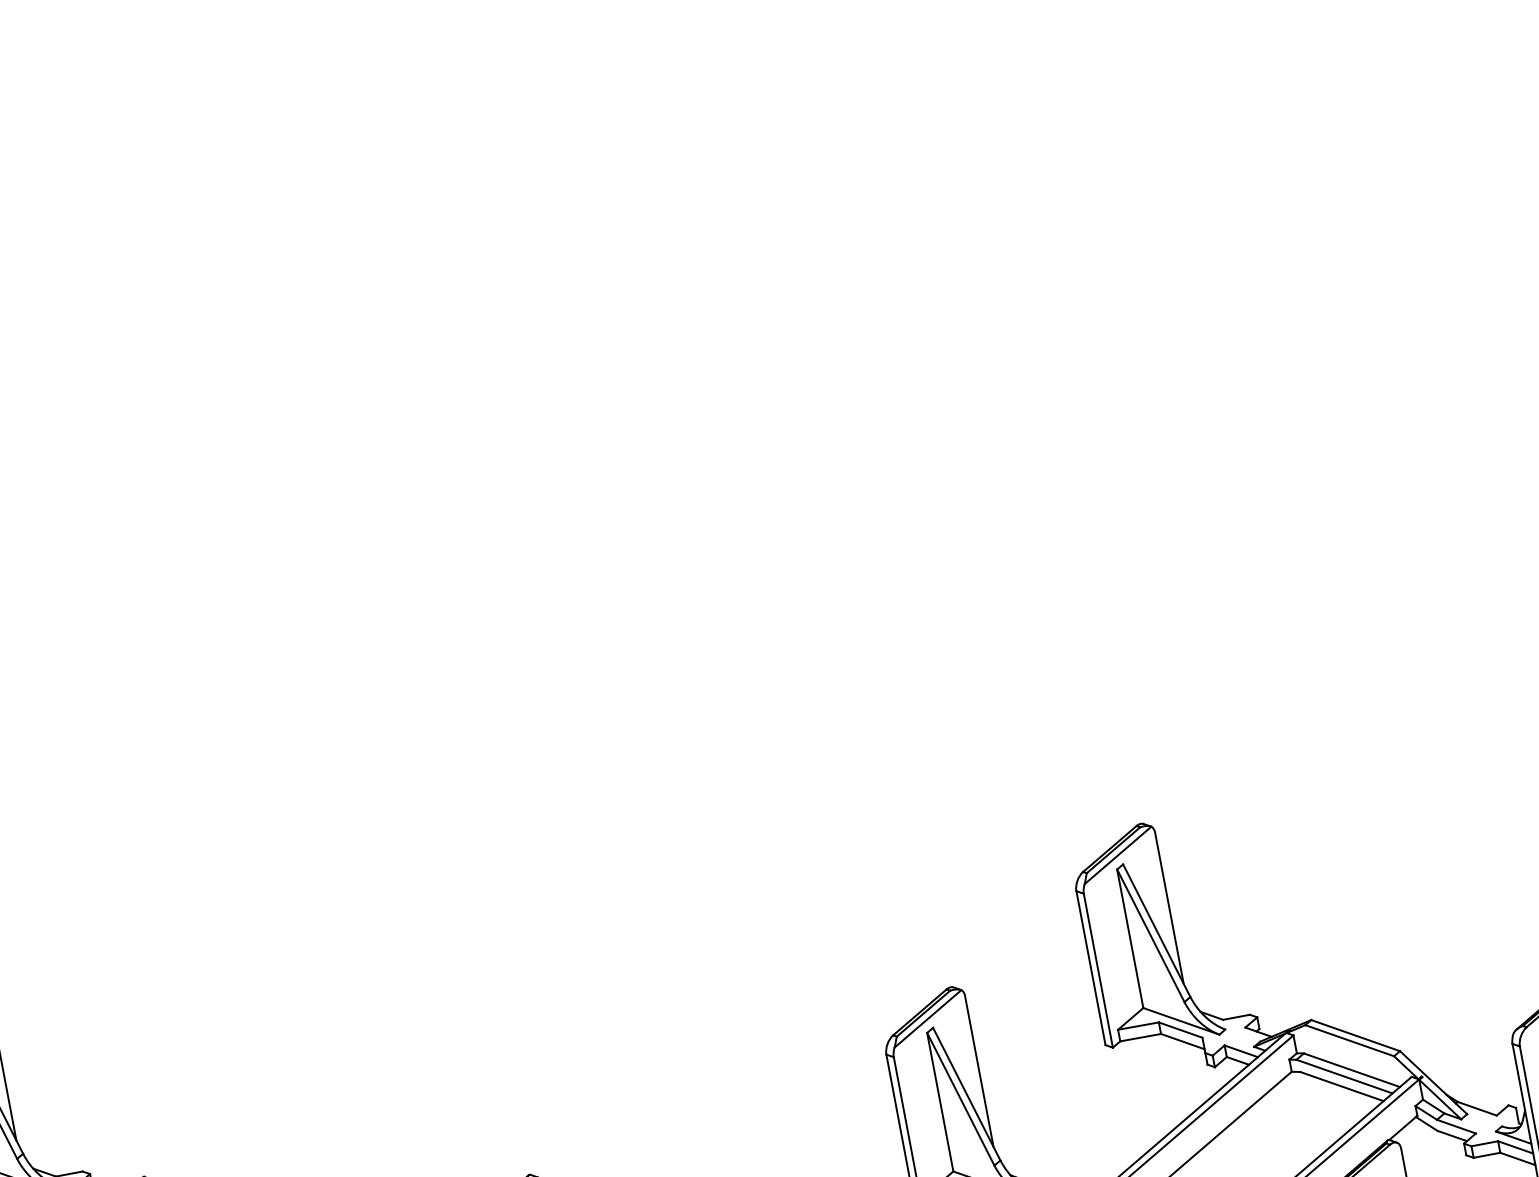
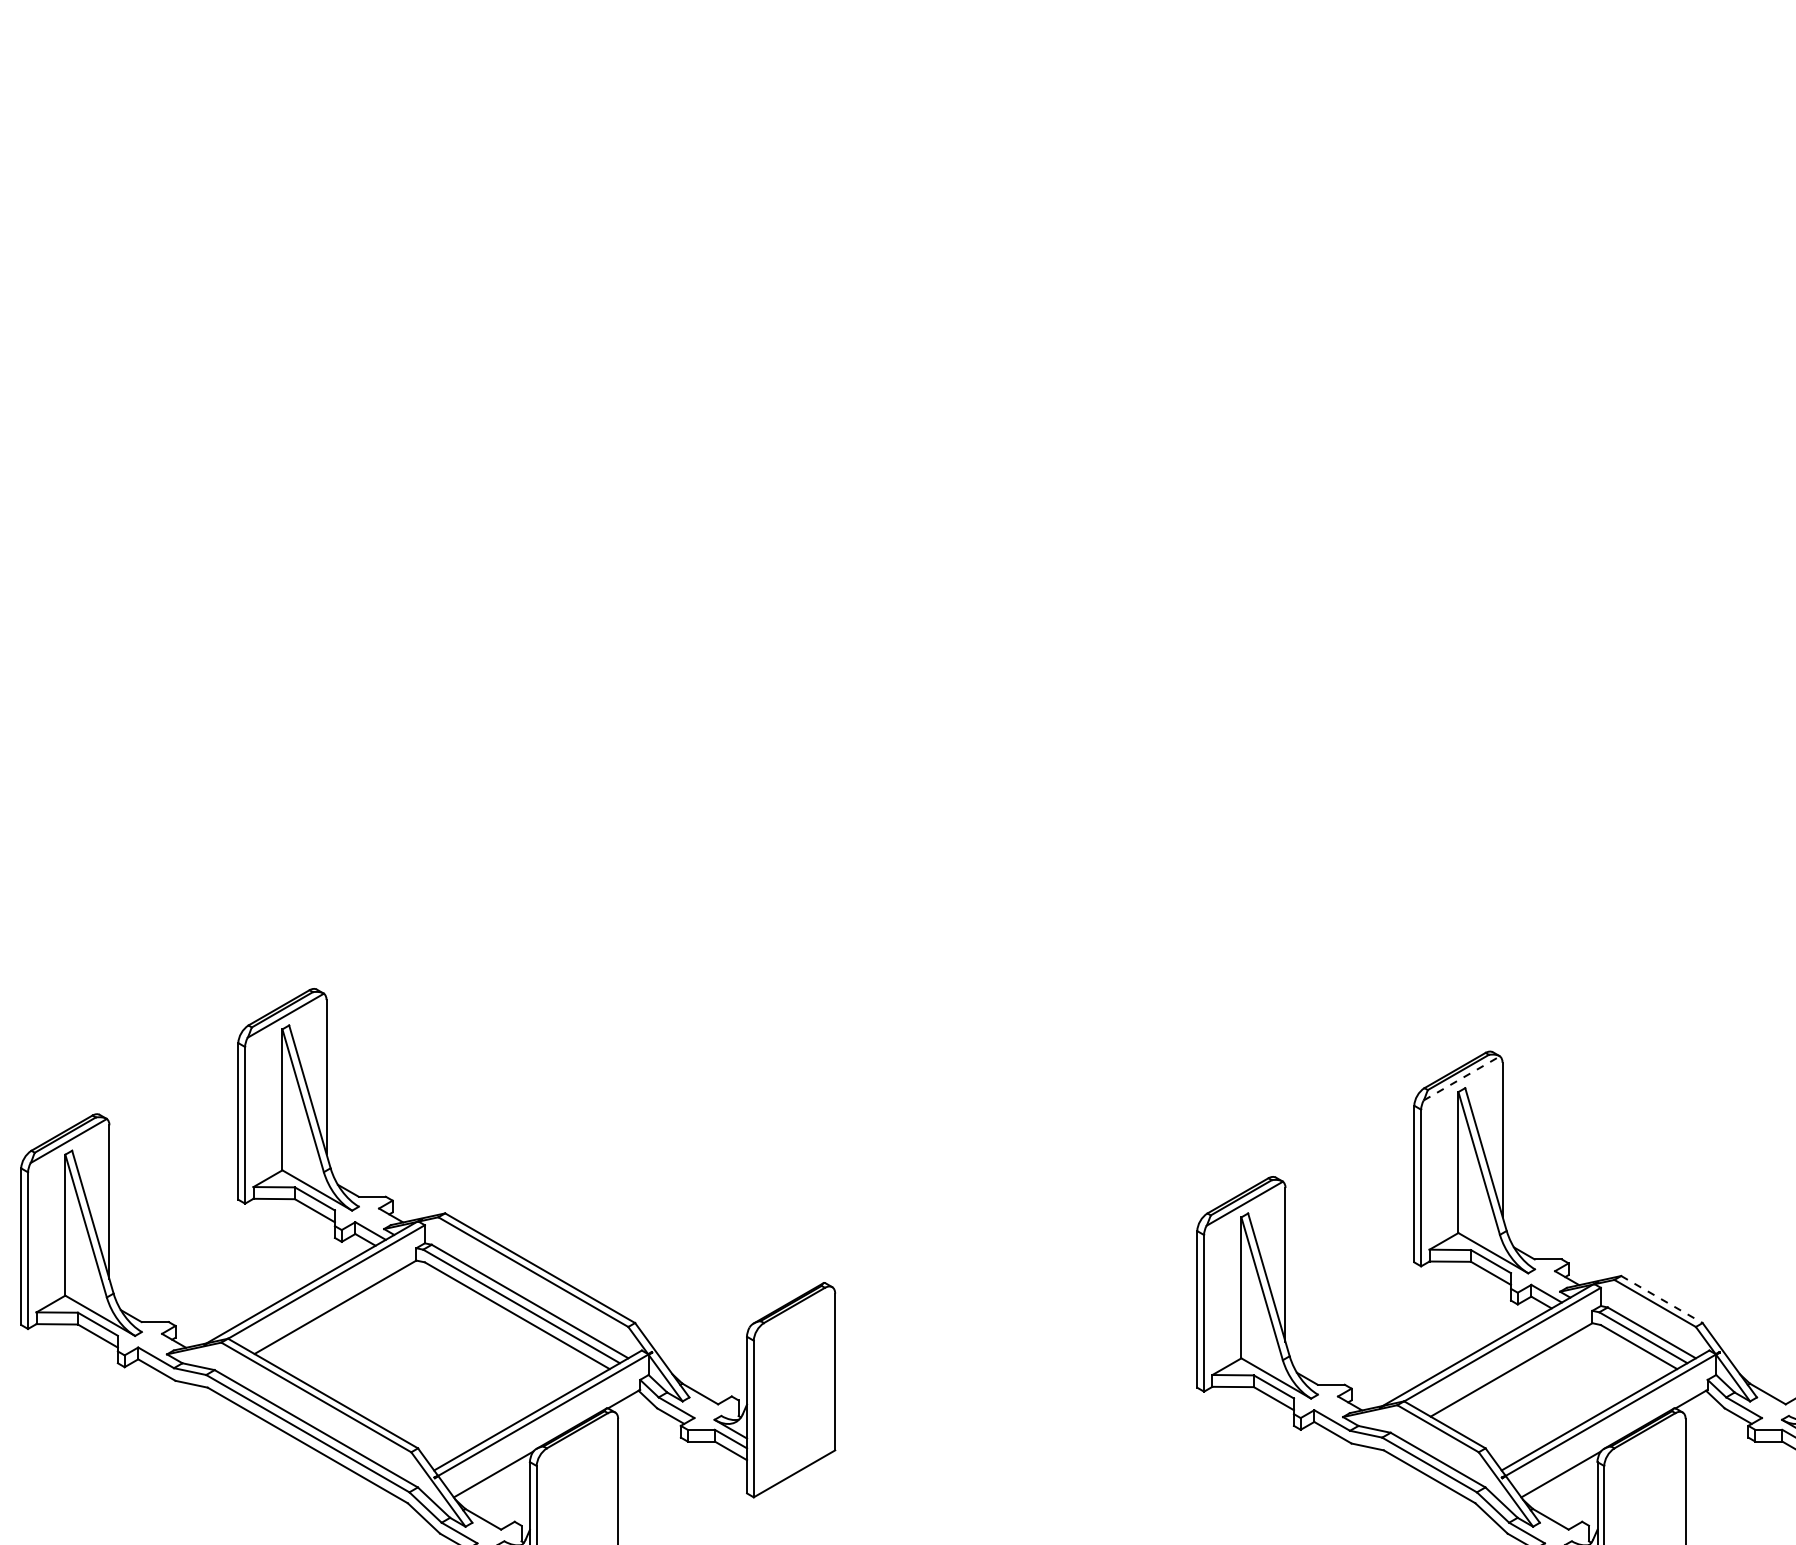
line: (1118, 855) -> (1462, 1078), solid -> dashed
line: (1356, 1035) -> (1662, 1299), solid -> dashed

